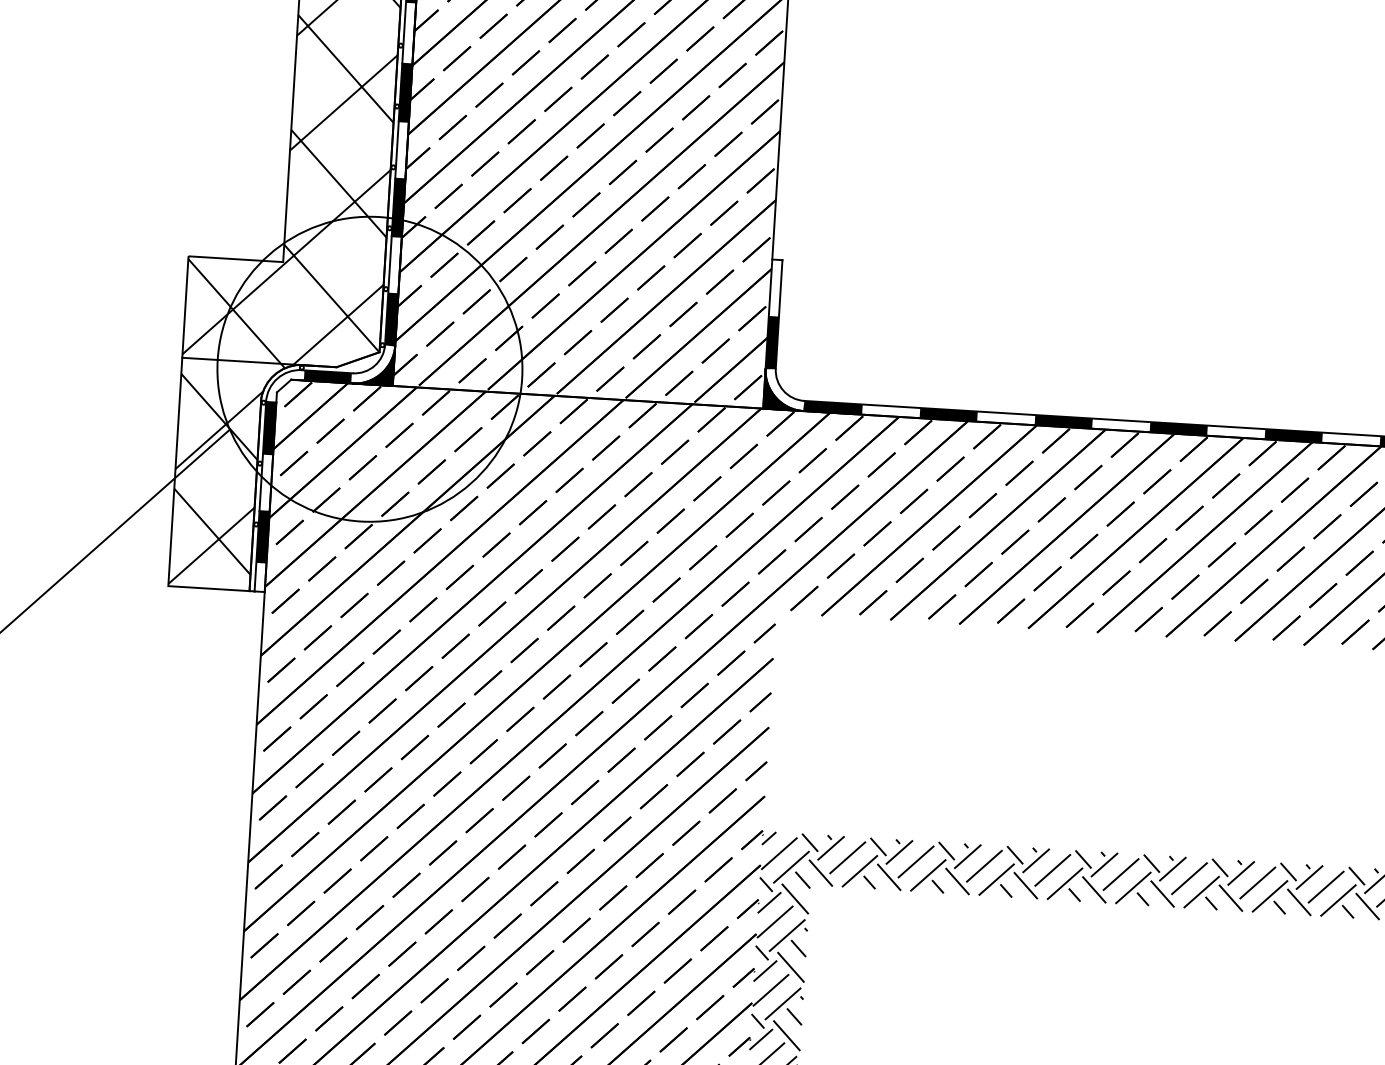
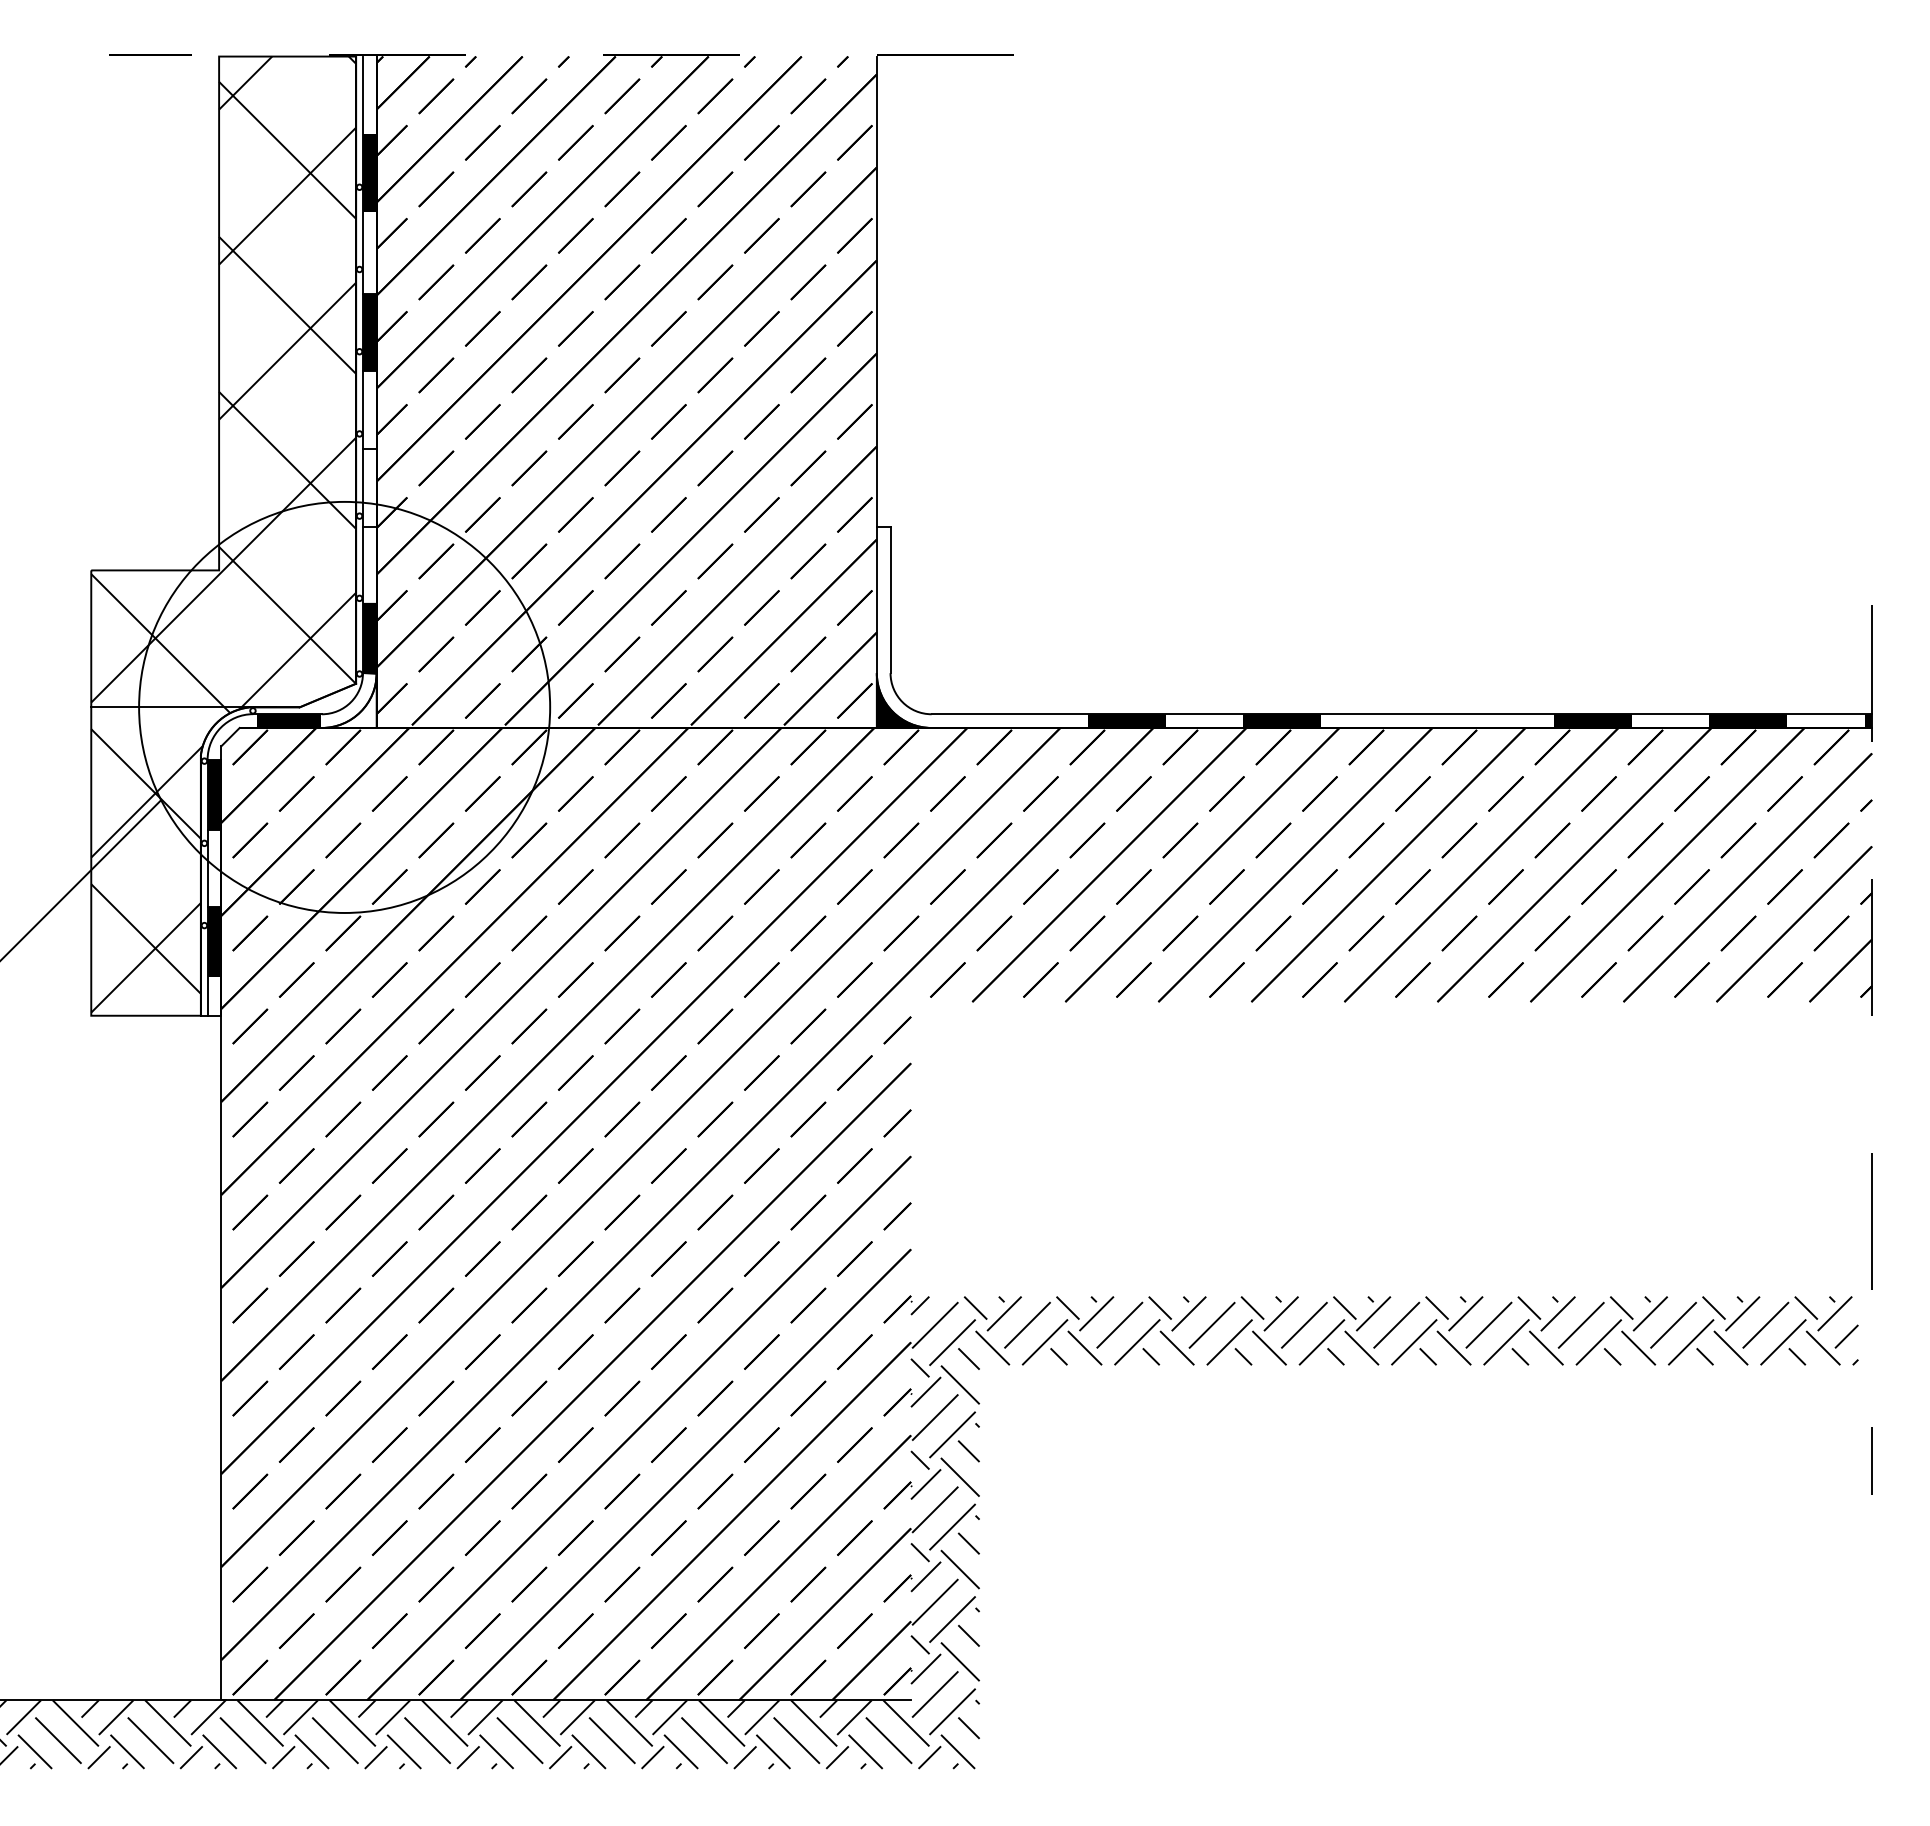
fill: (398, 207) -> (369, 487), removed
fill: (772, 342) -> (883, 638), removed
fill: (373, 364) -> (348, 700), removed
fill: (832, 408) -> (970, 721), removed
fill: (1178, 429) -> (1437, 721), removed

